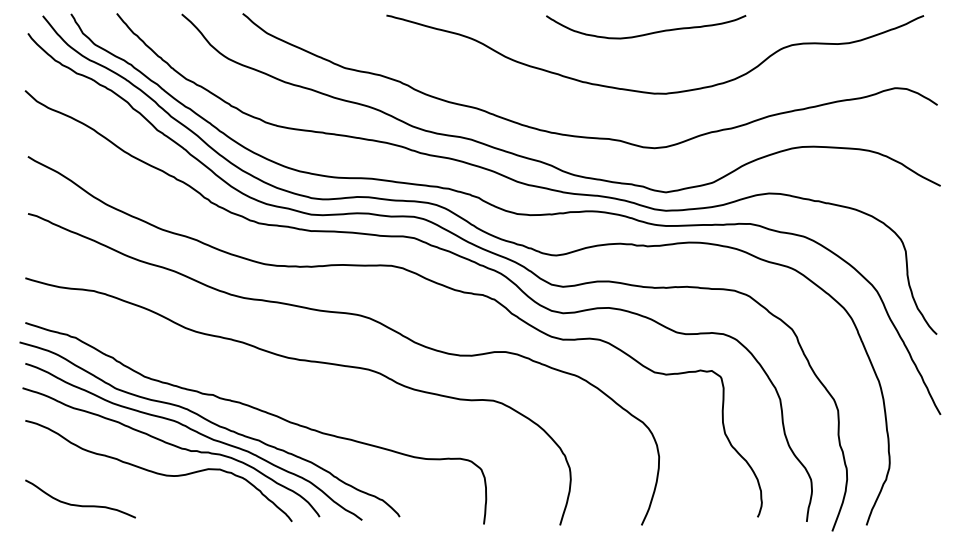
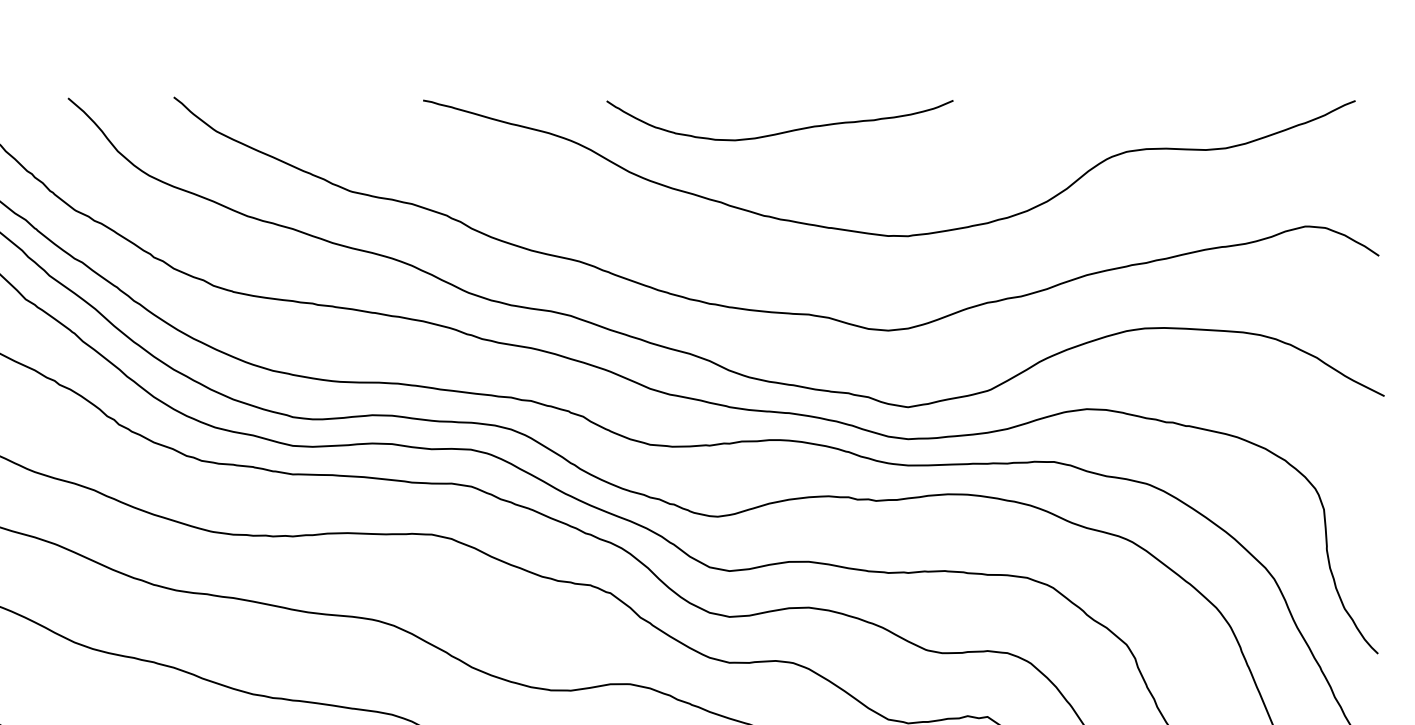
curve: (649, 32) -> (785, 129), moved

